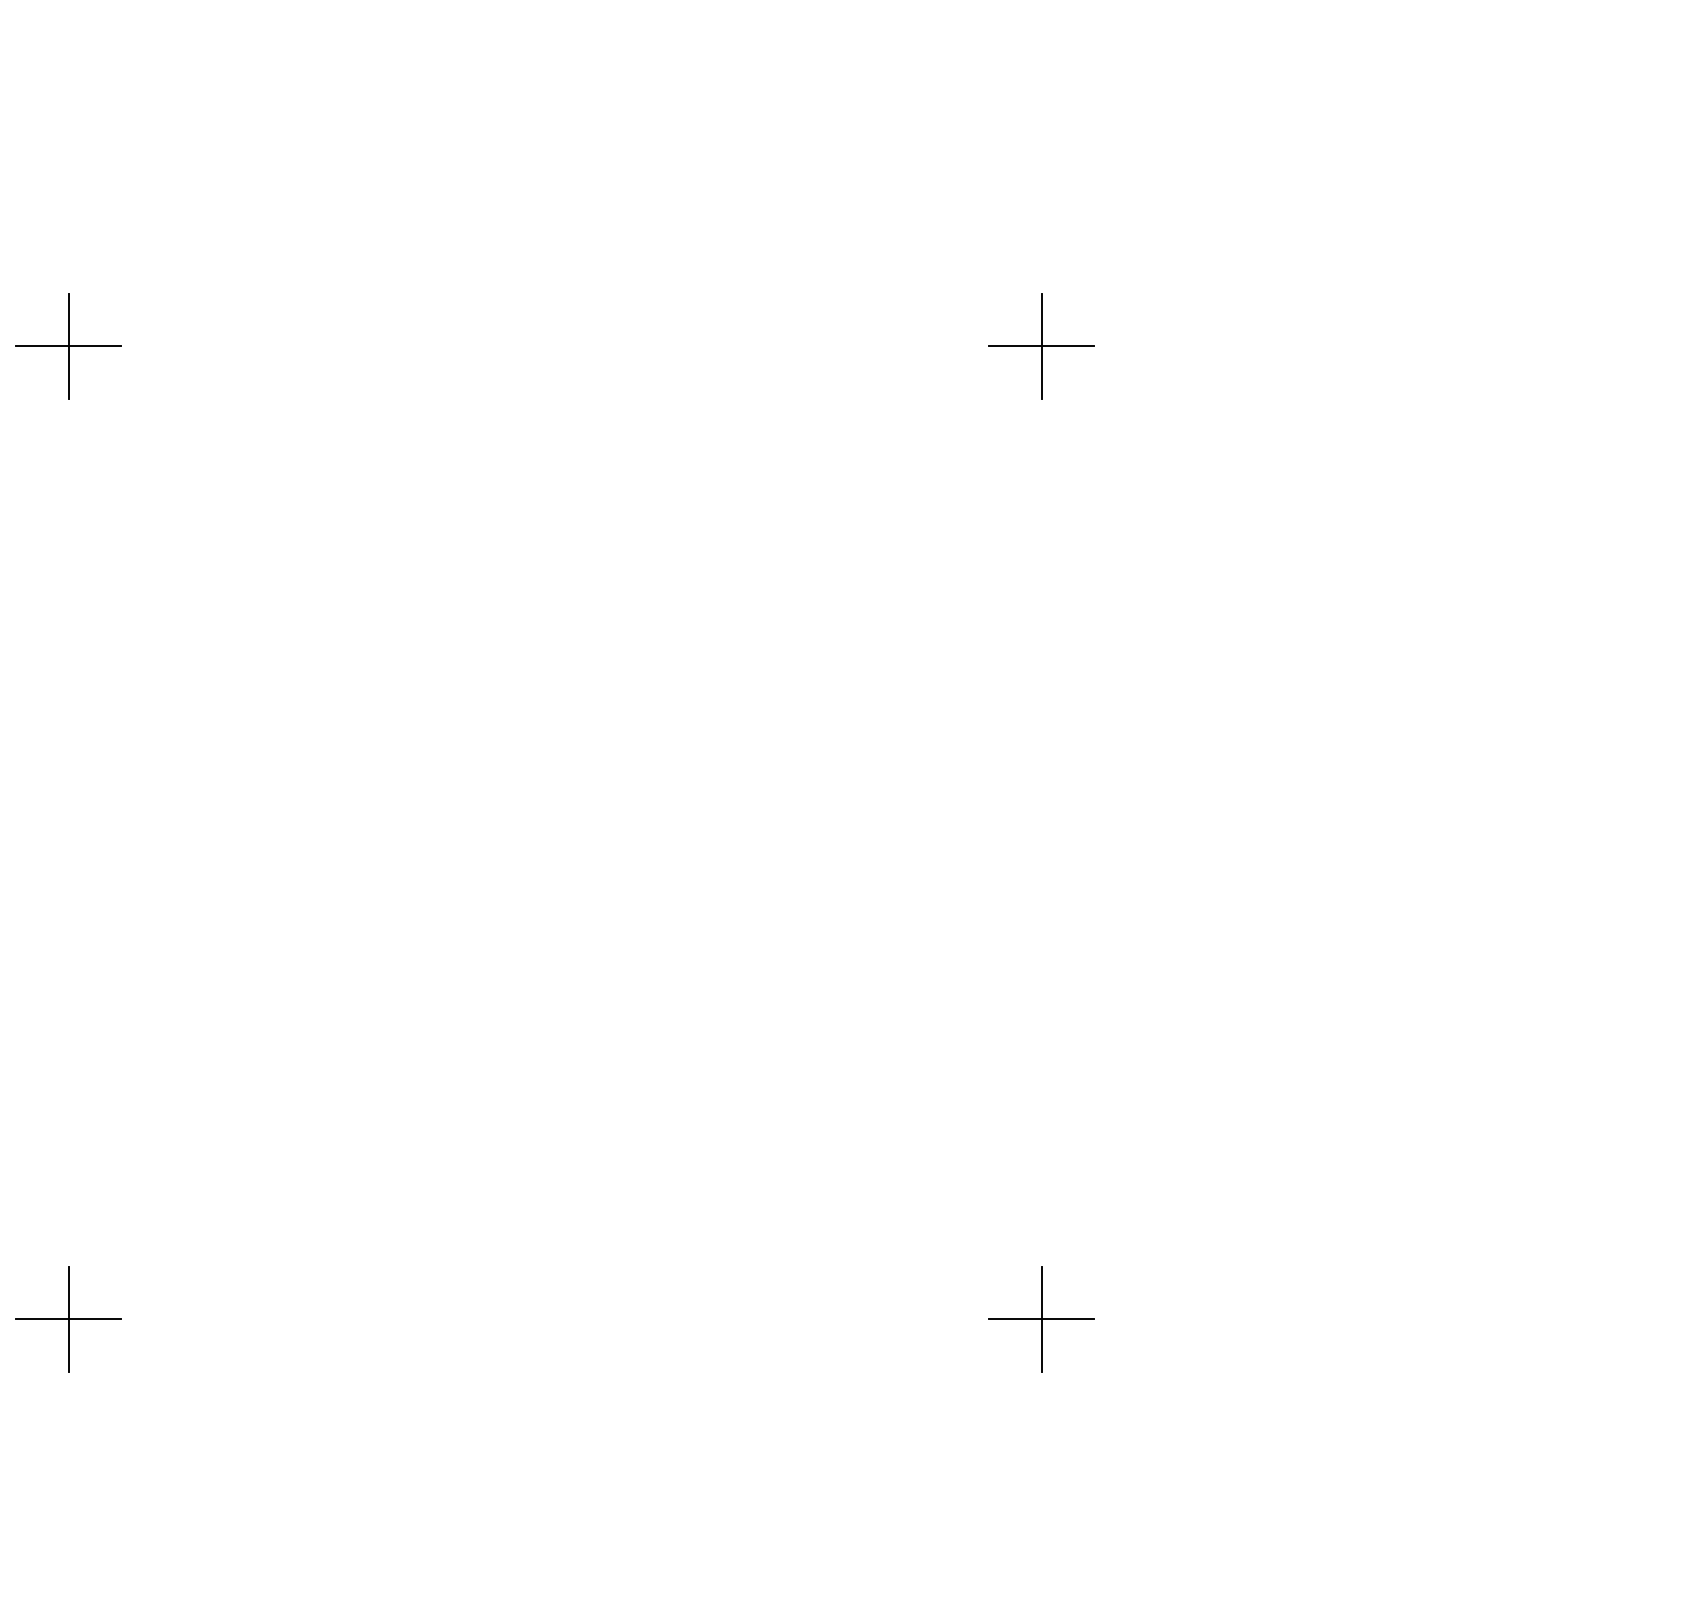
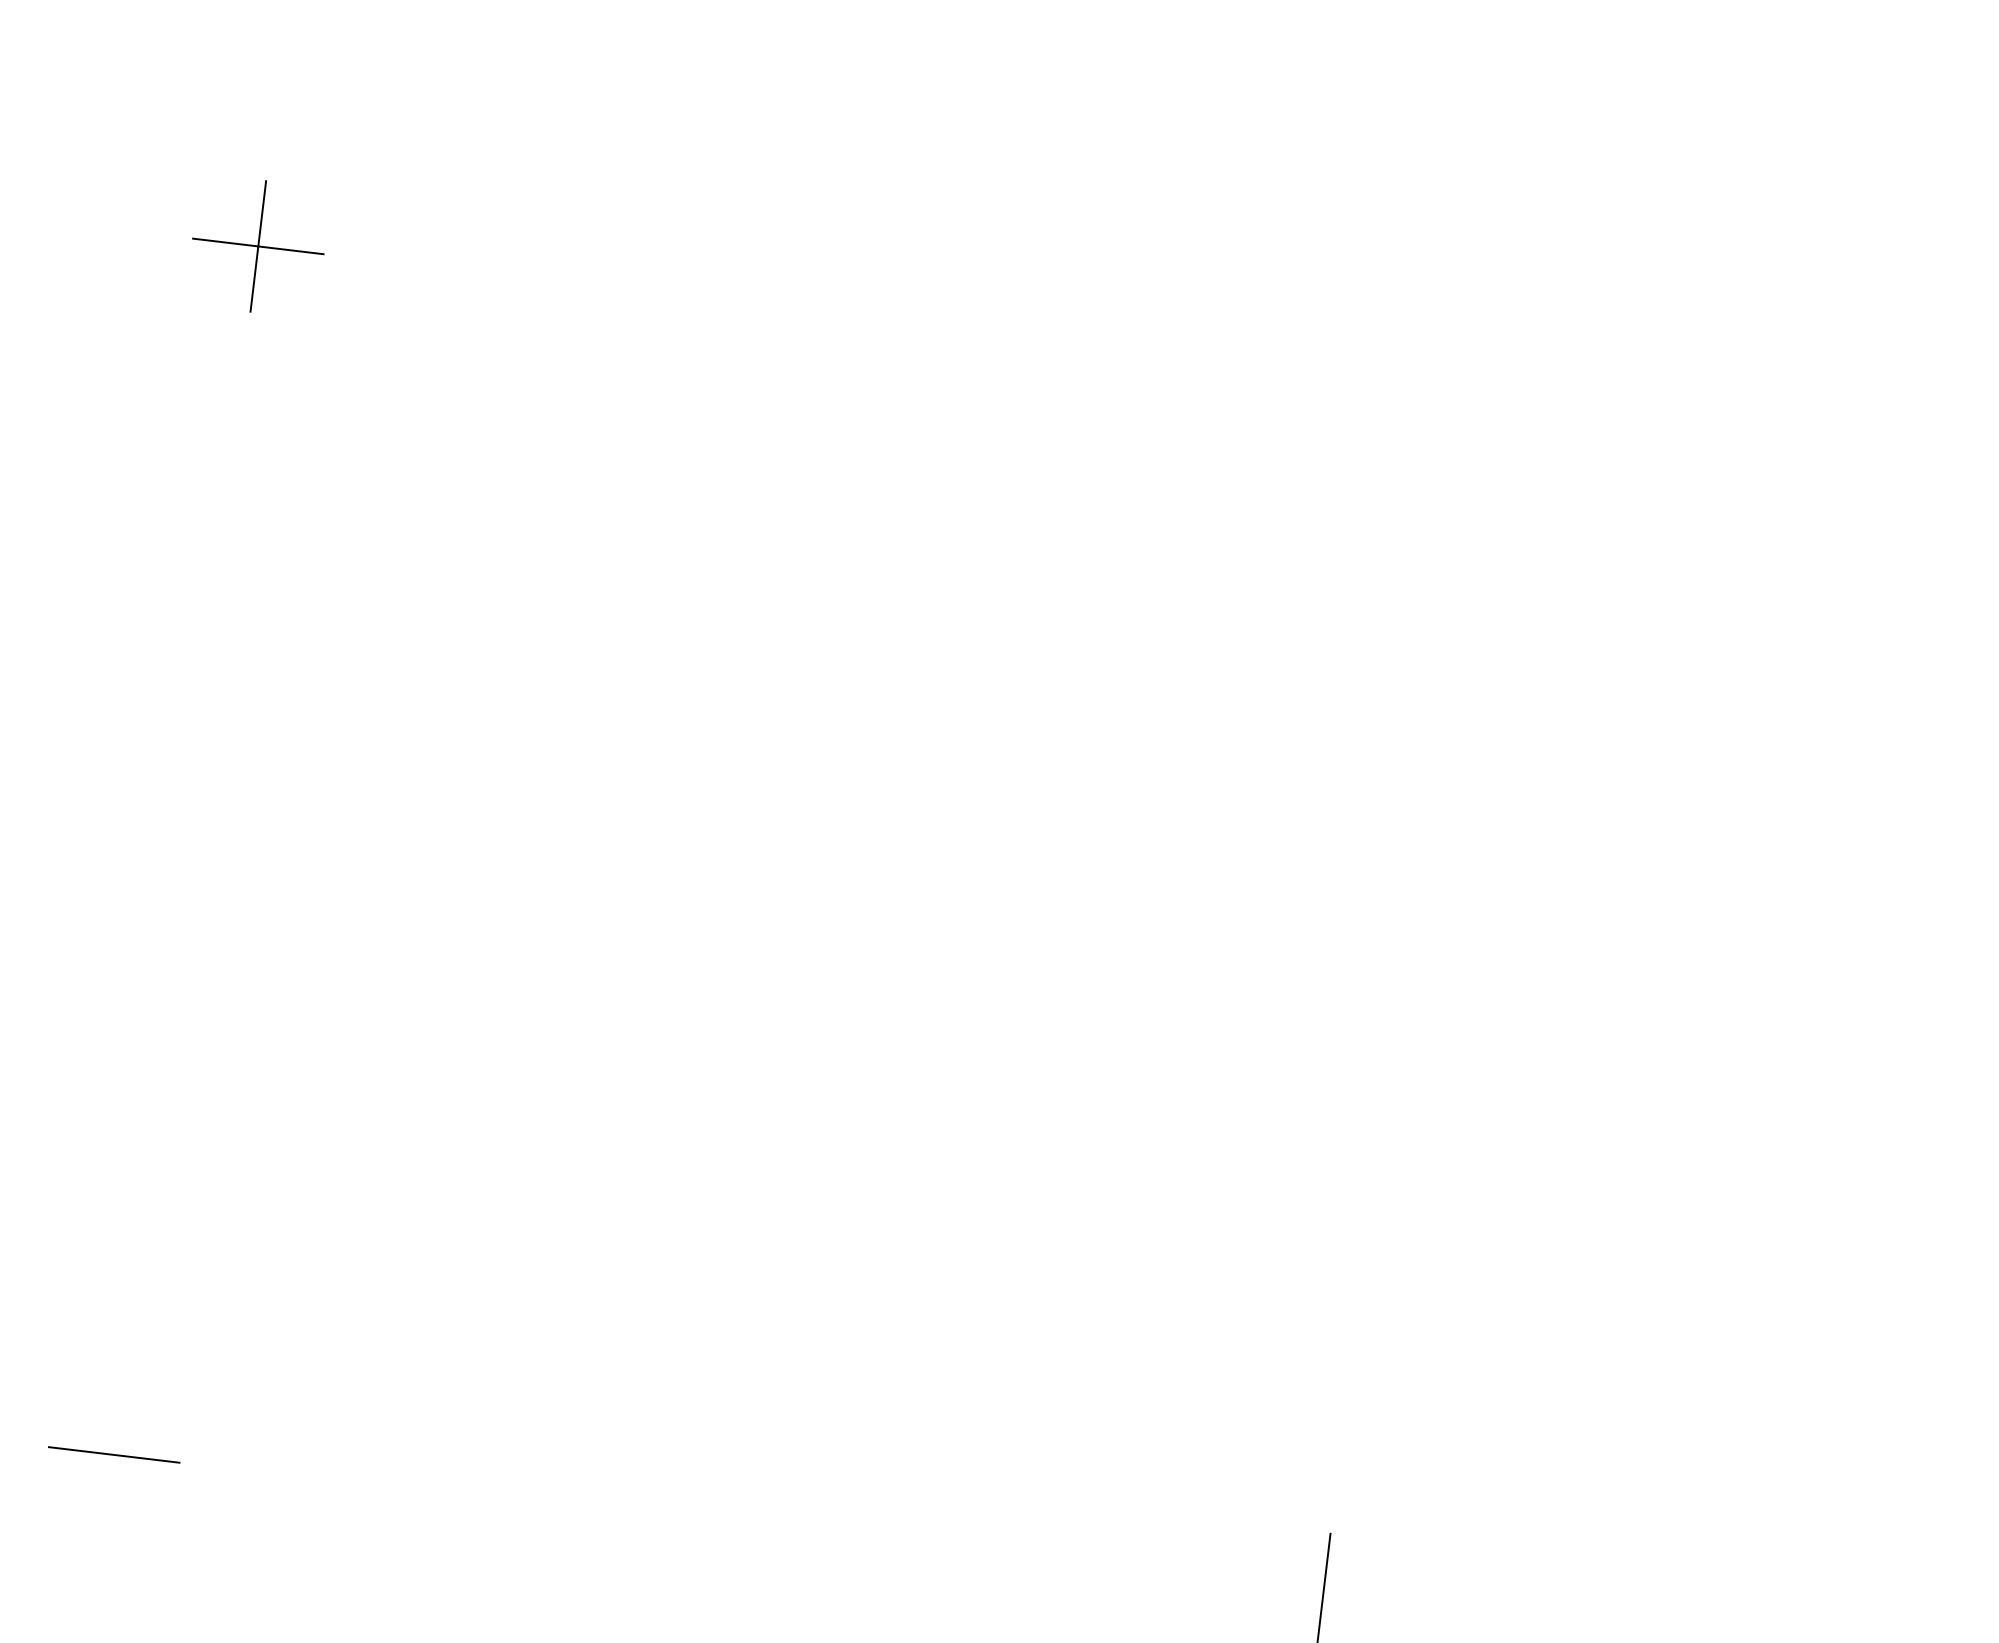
part: (1041, 346) -> (1466, 390), removed
line: (68, 1318) -> (113, 1453), removed
line: (1041, 1319) -> (1322, 1599), removed

